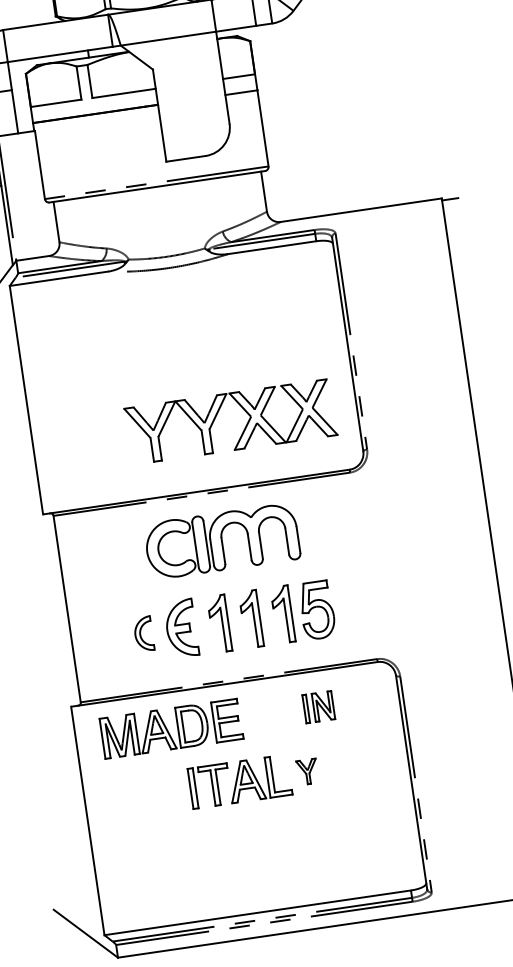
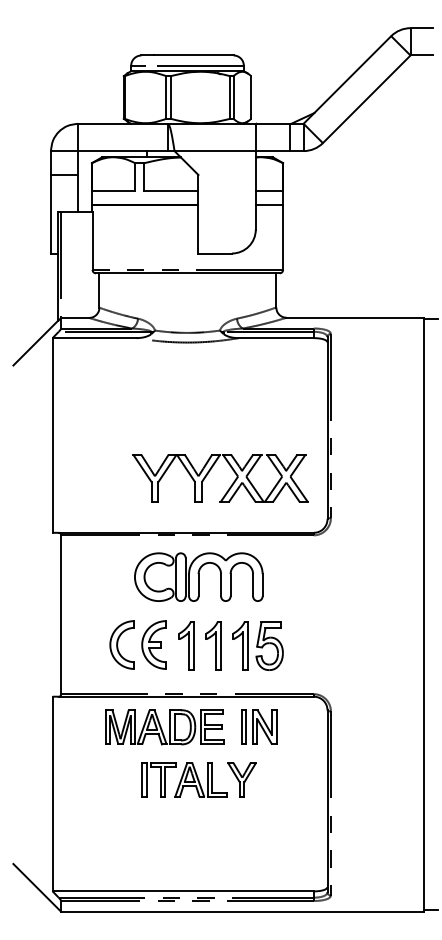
part: (143, 633) -> (121, 644), size x1.67
part: (318, 706) -> (259, 726), size x1.43
part: (171, 729) -> (164, 727), moved
part: (306, 771) -> (241, 779), size x1.67

